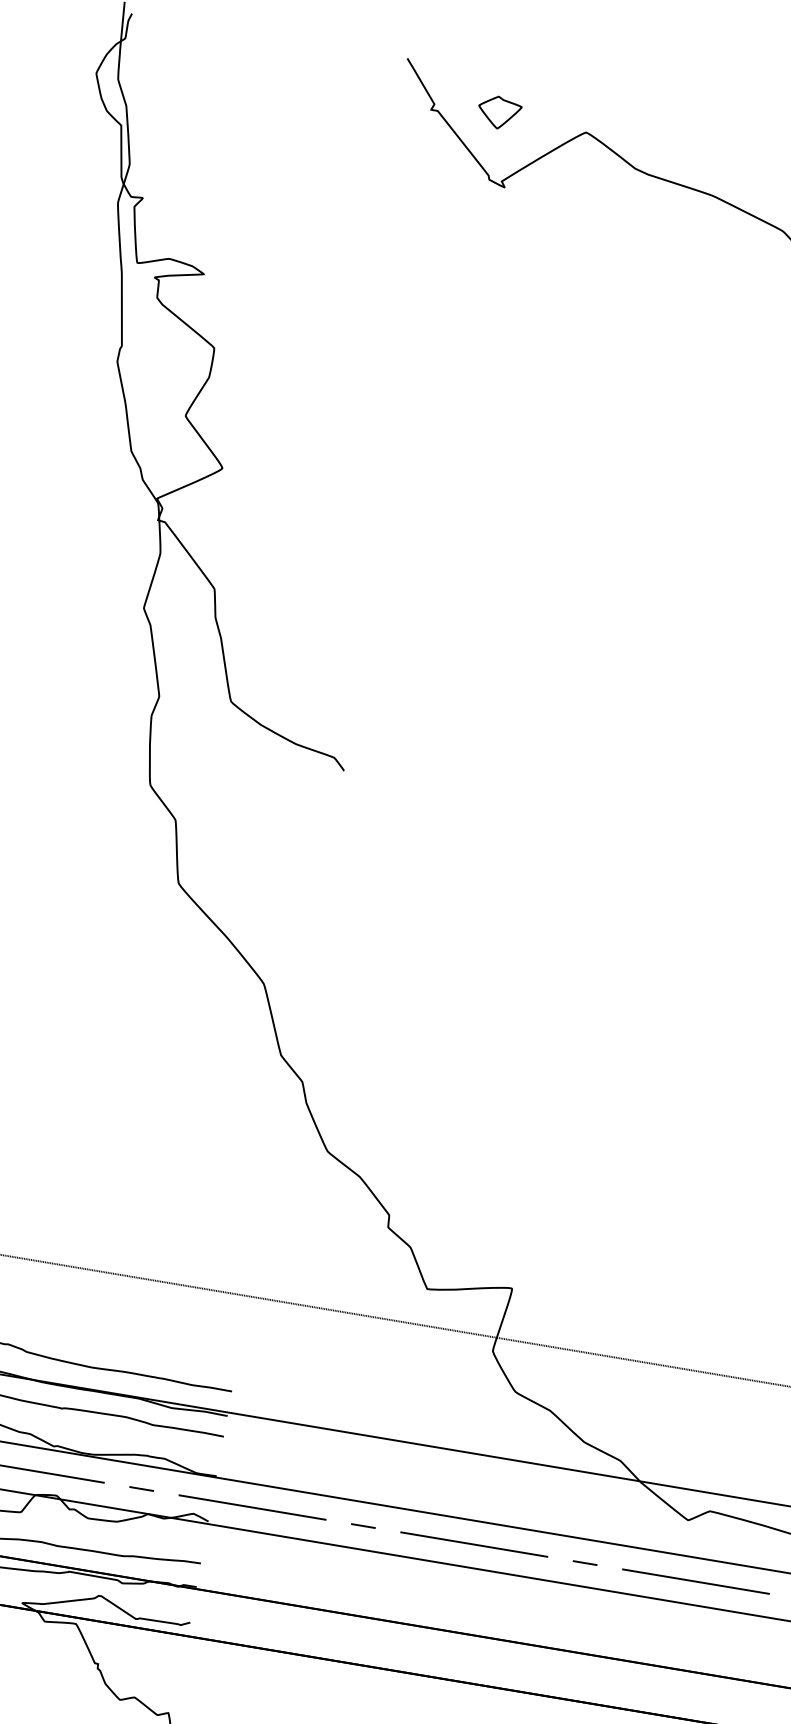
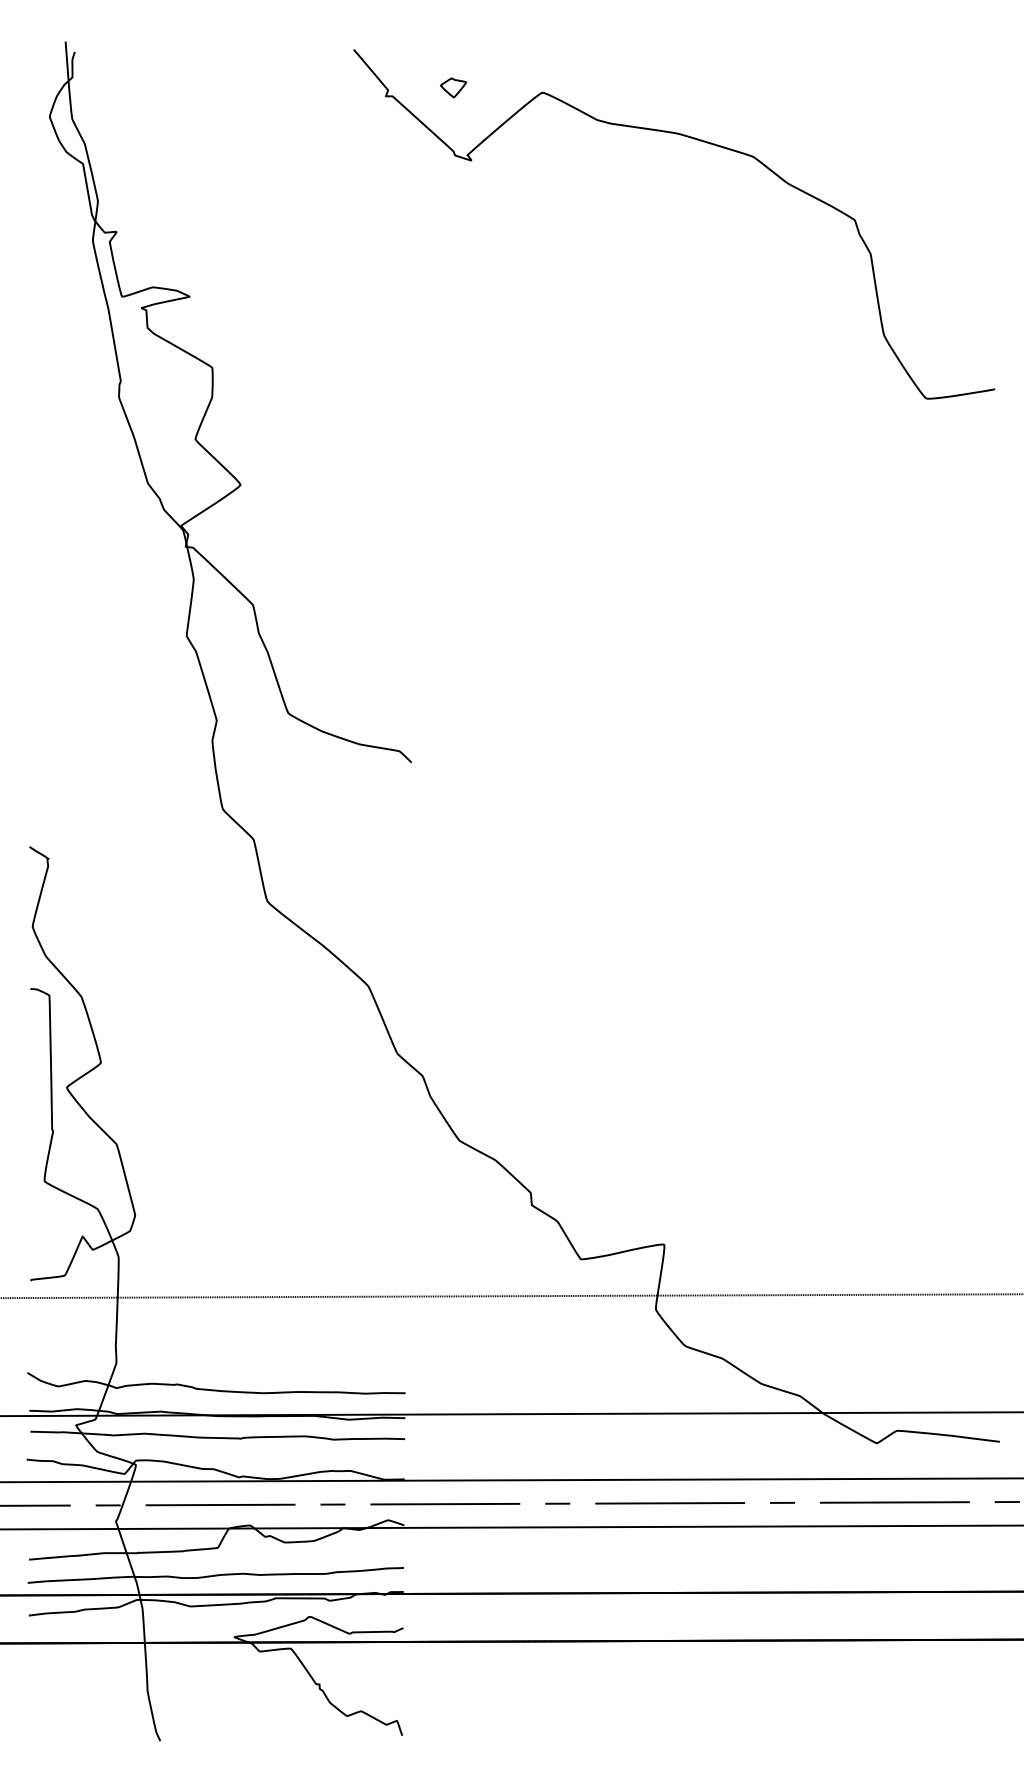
part: (499, 112) -> (453, 87), size x0.6

